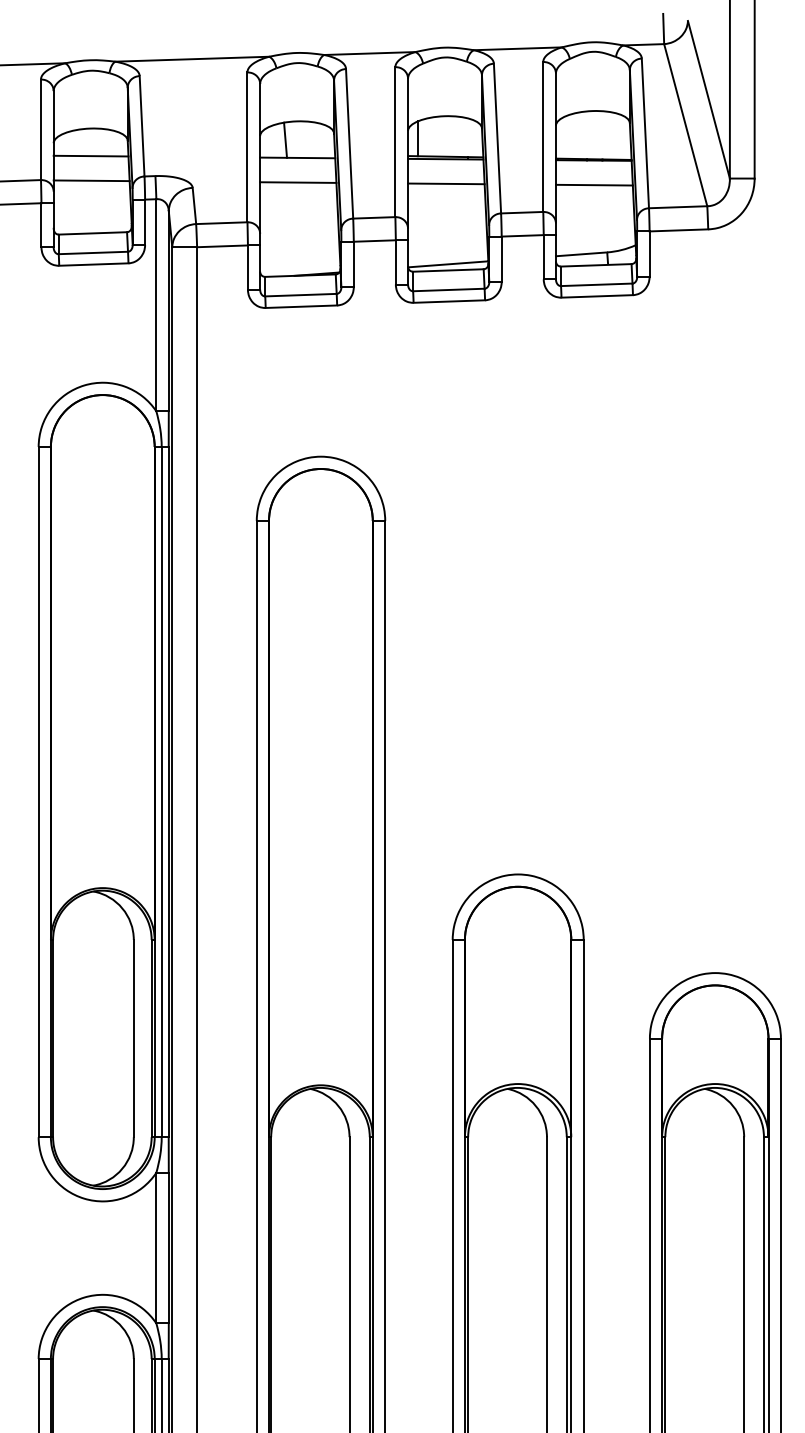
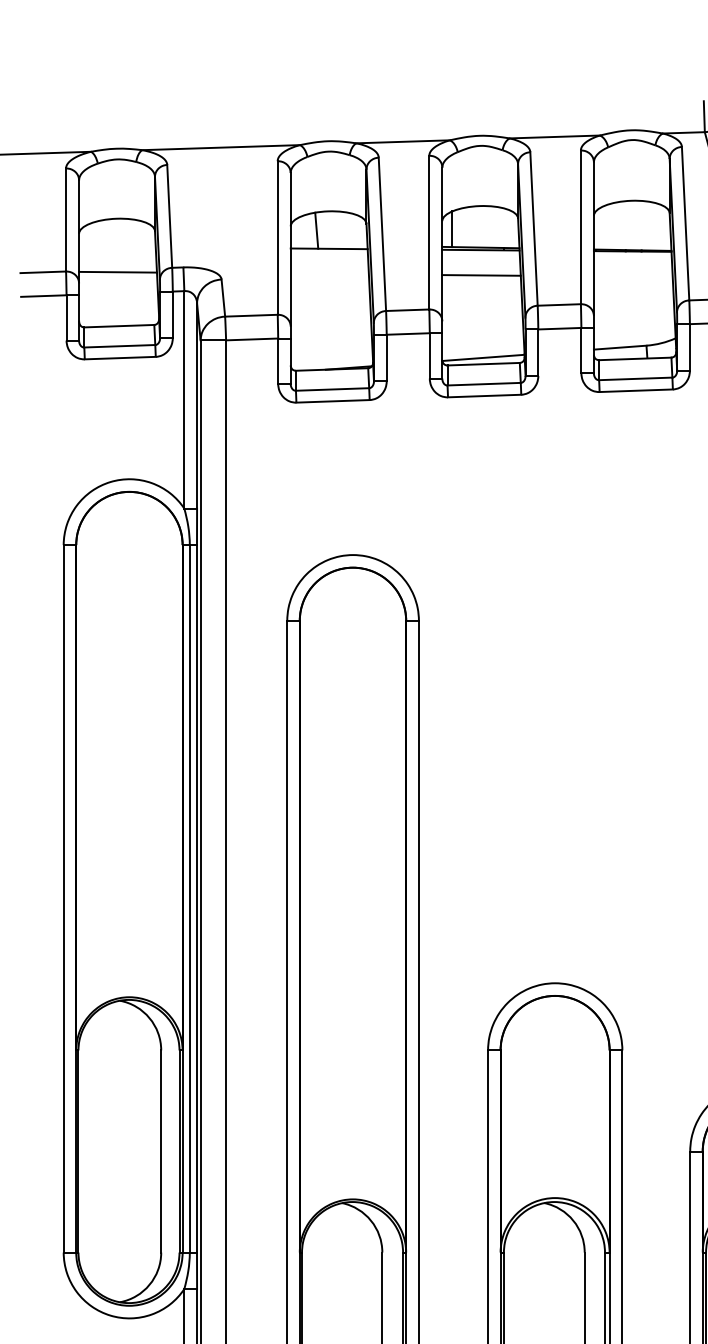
line: (90, 155) -> (116, 246), removed
line: (298, 182) -> (330, 274), removed
line: (593, 184) -> (632, 276), removed

